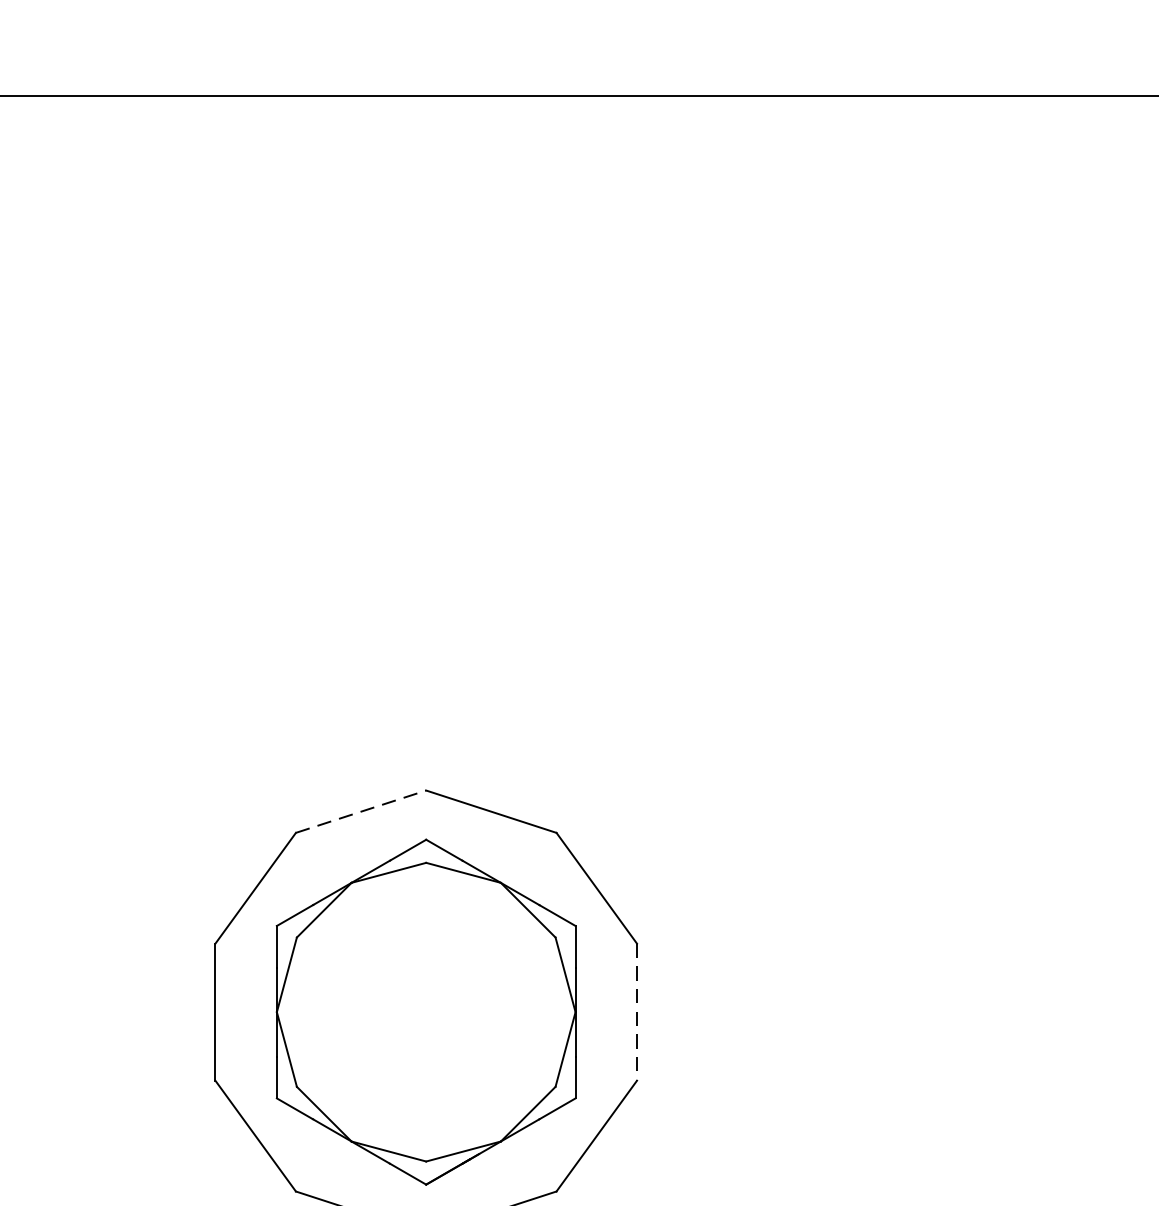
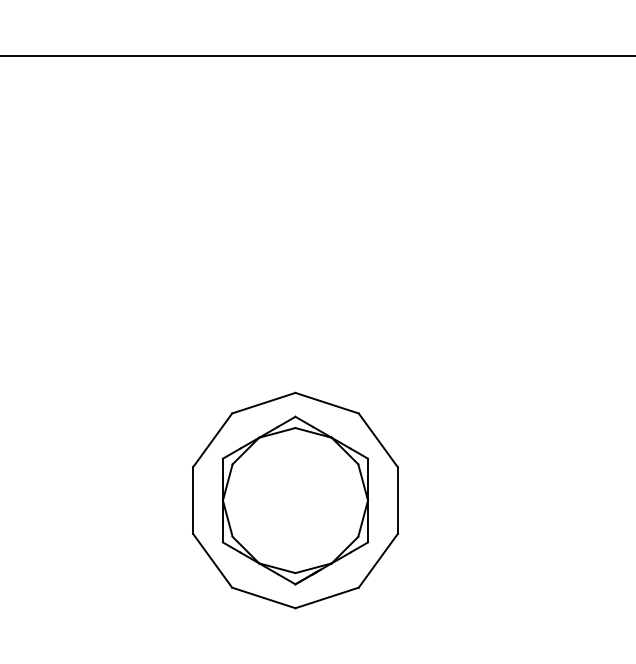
line: (362, 812) -> (264, 403), dashed -> solid
line: (636, 1014) -> (397, 501), dashed -> solid

